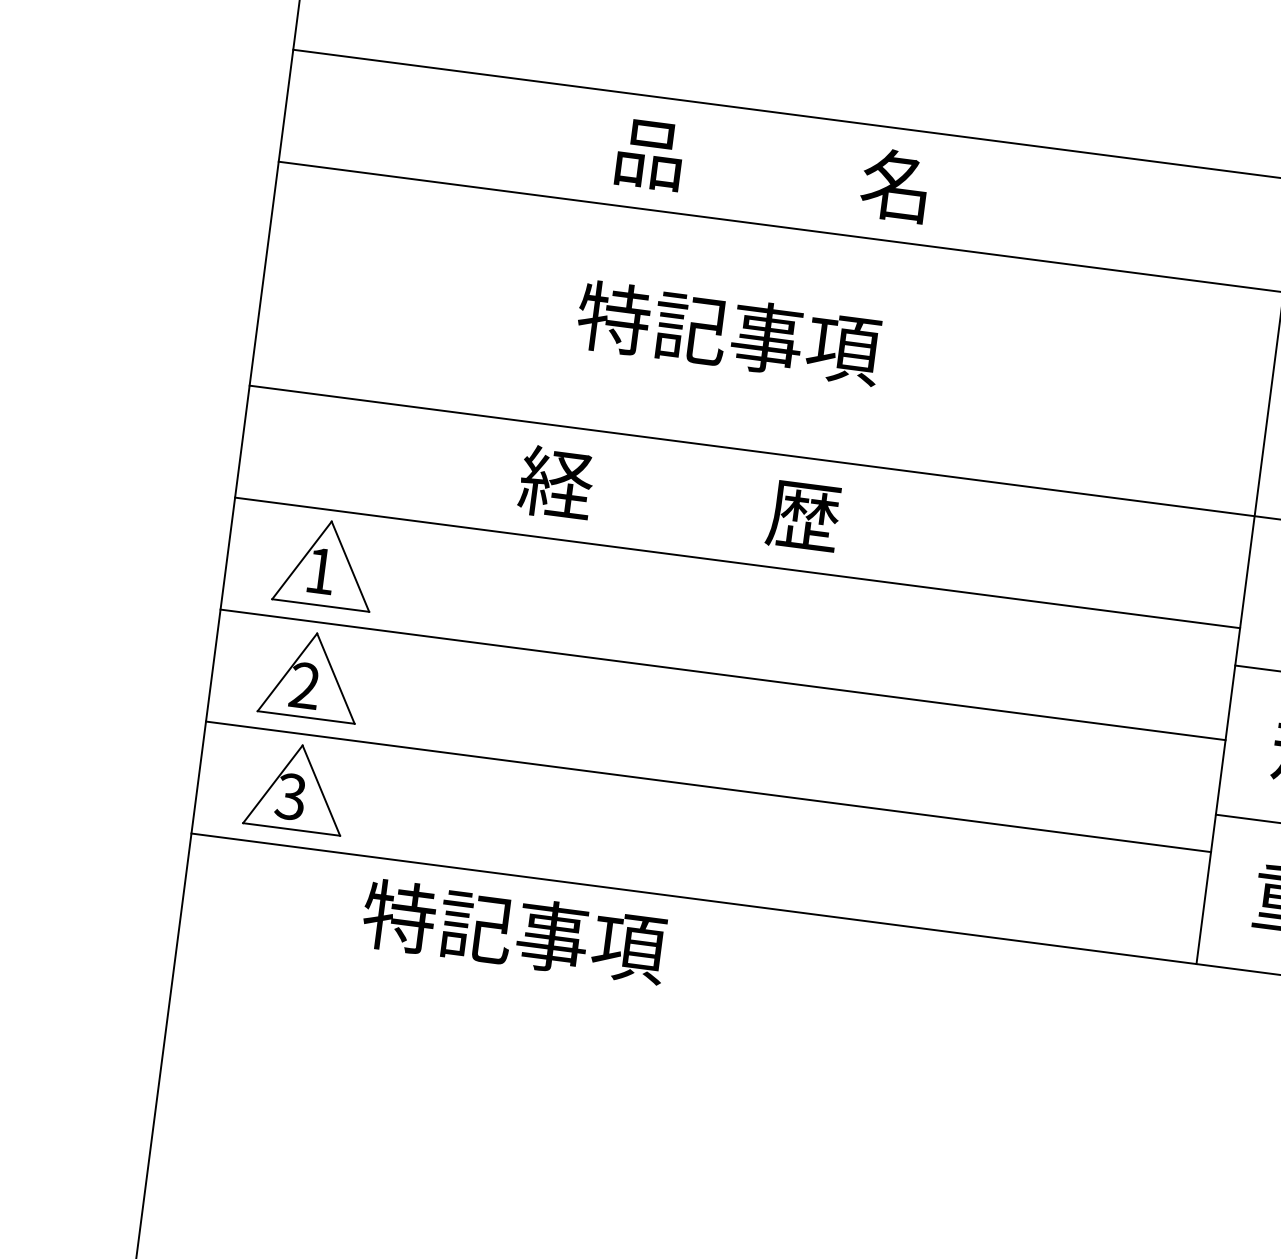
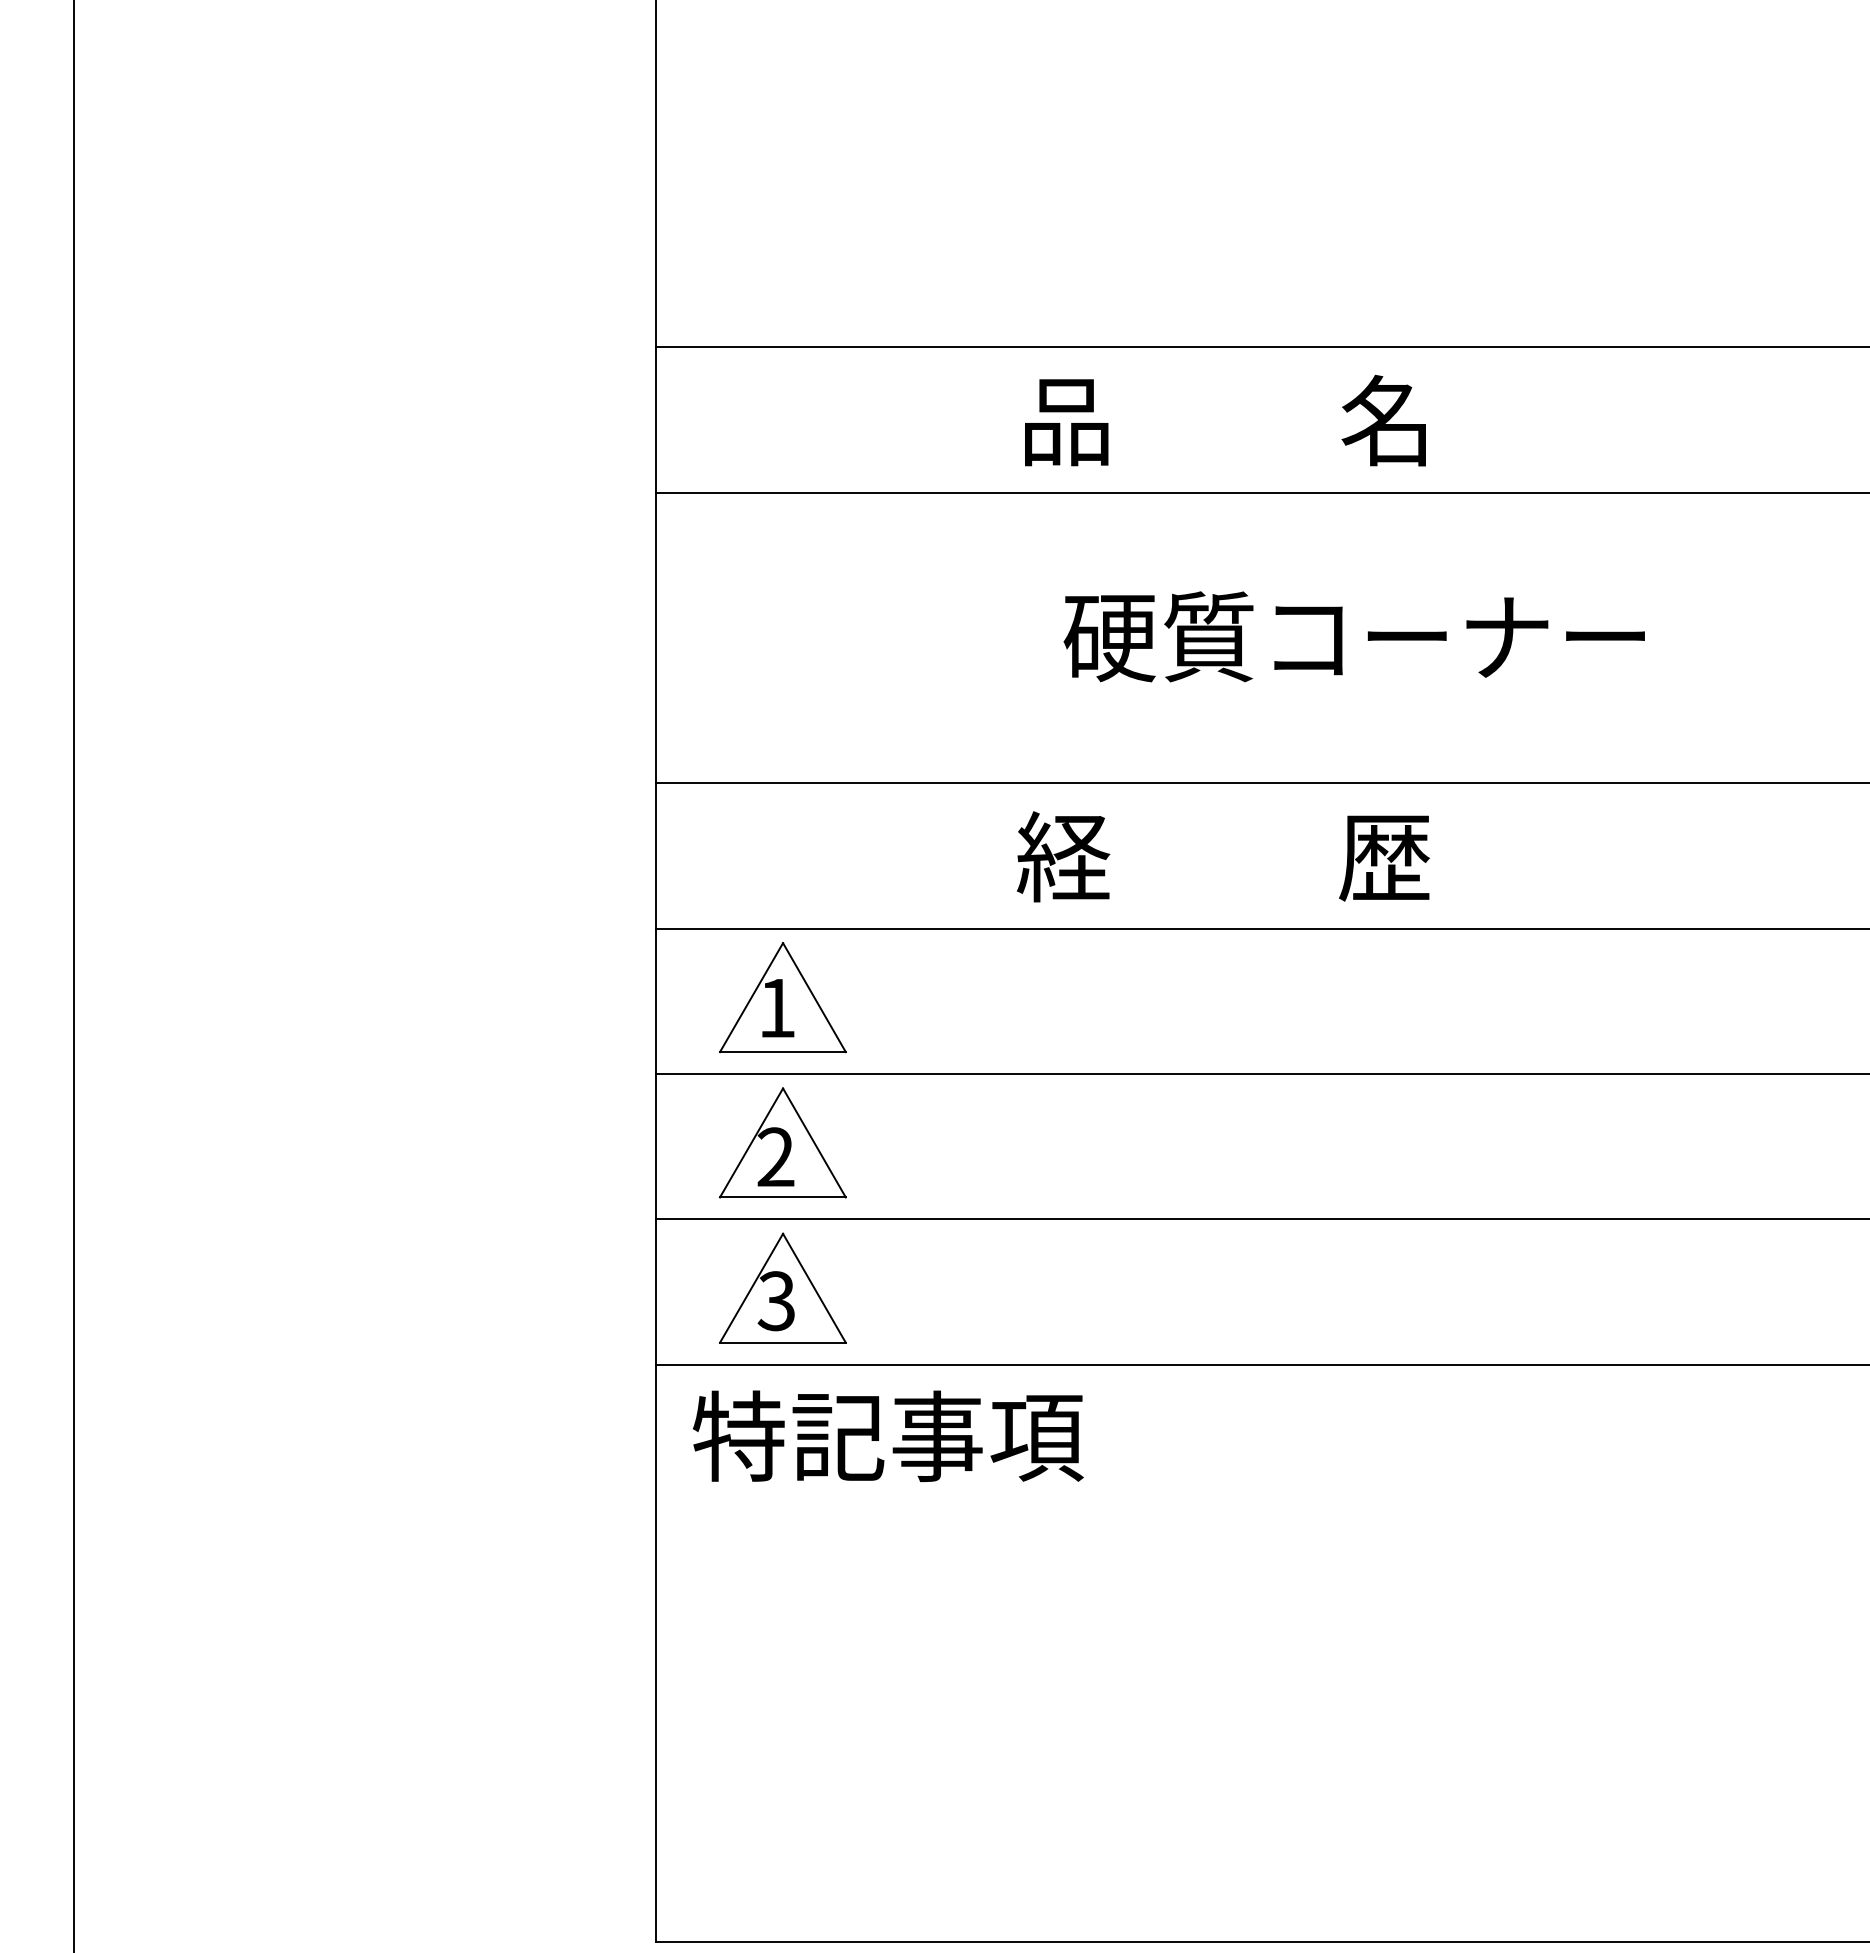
text: (772, 169) -> (1225, 420), moved
text: (801, 342) -> (1353, 636), 特記事項 -> 硬質コーナー
text: (513, 930) -> (887, 1435), moved

